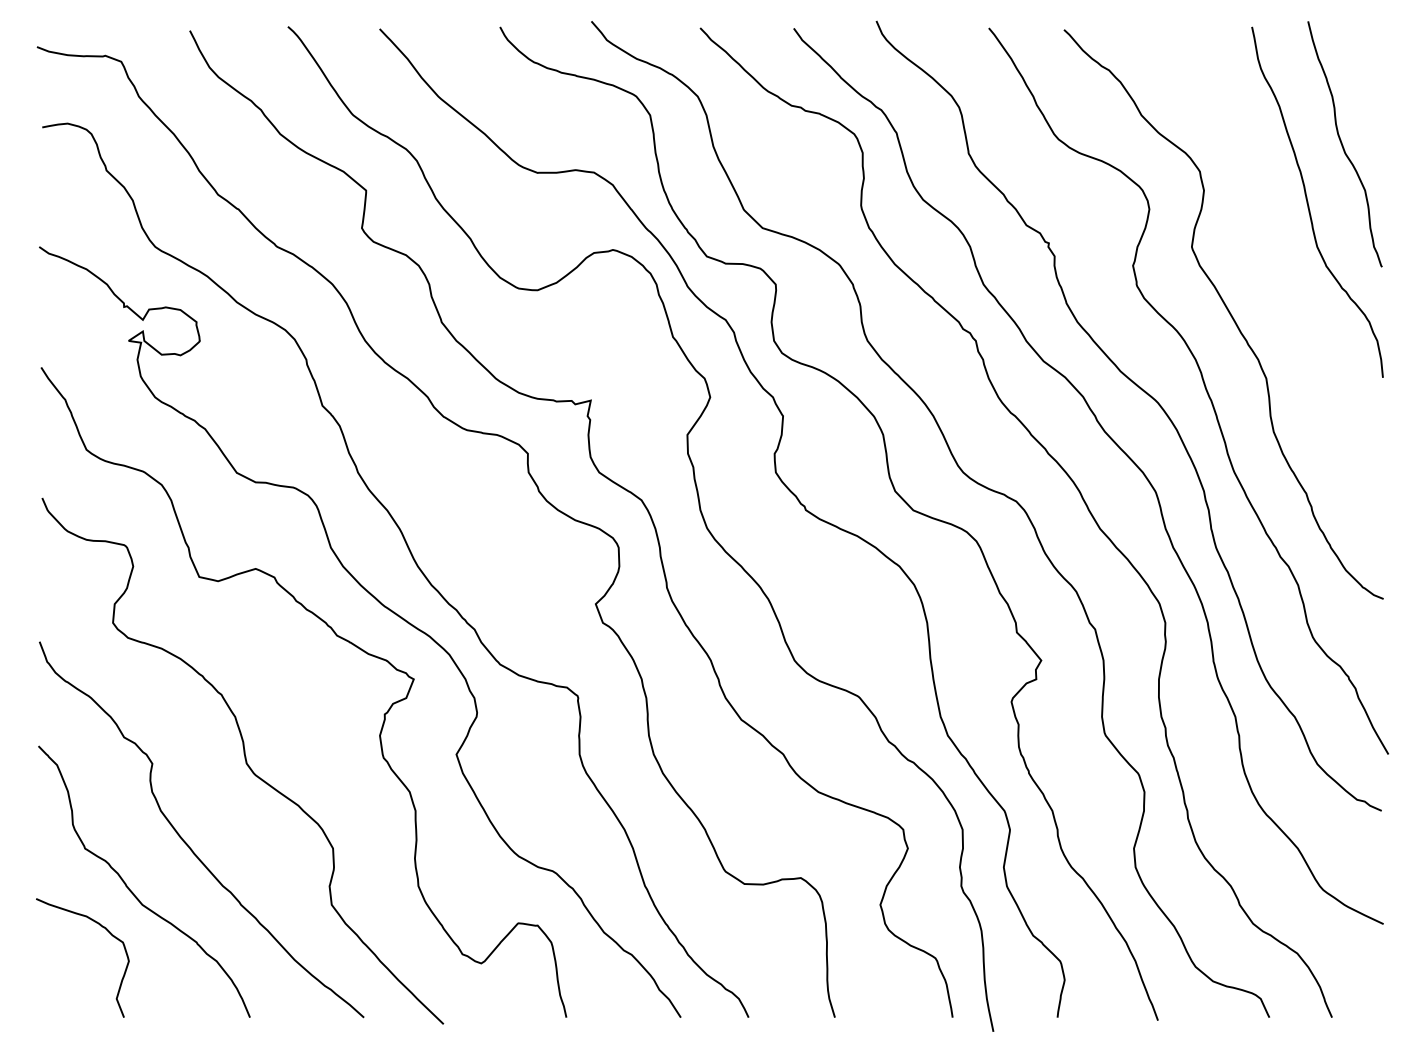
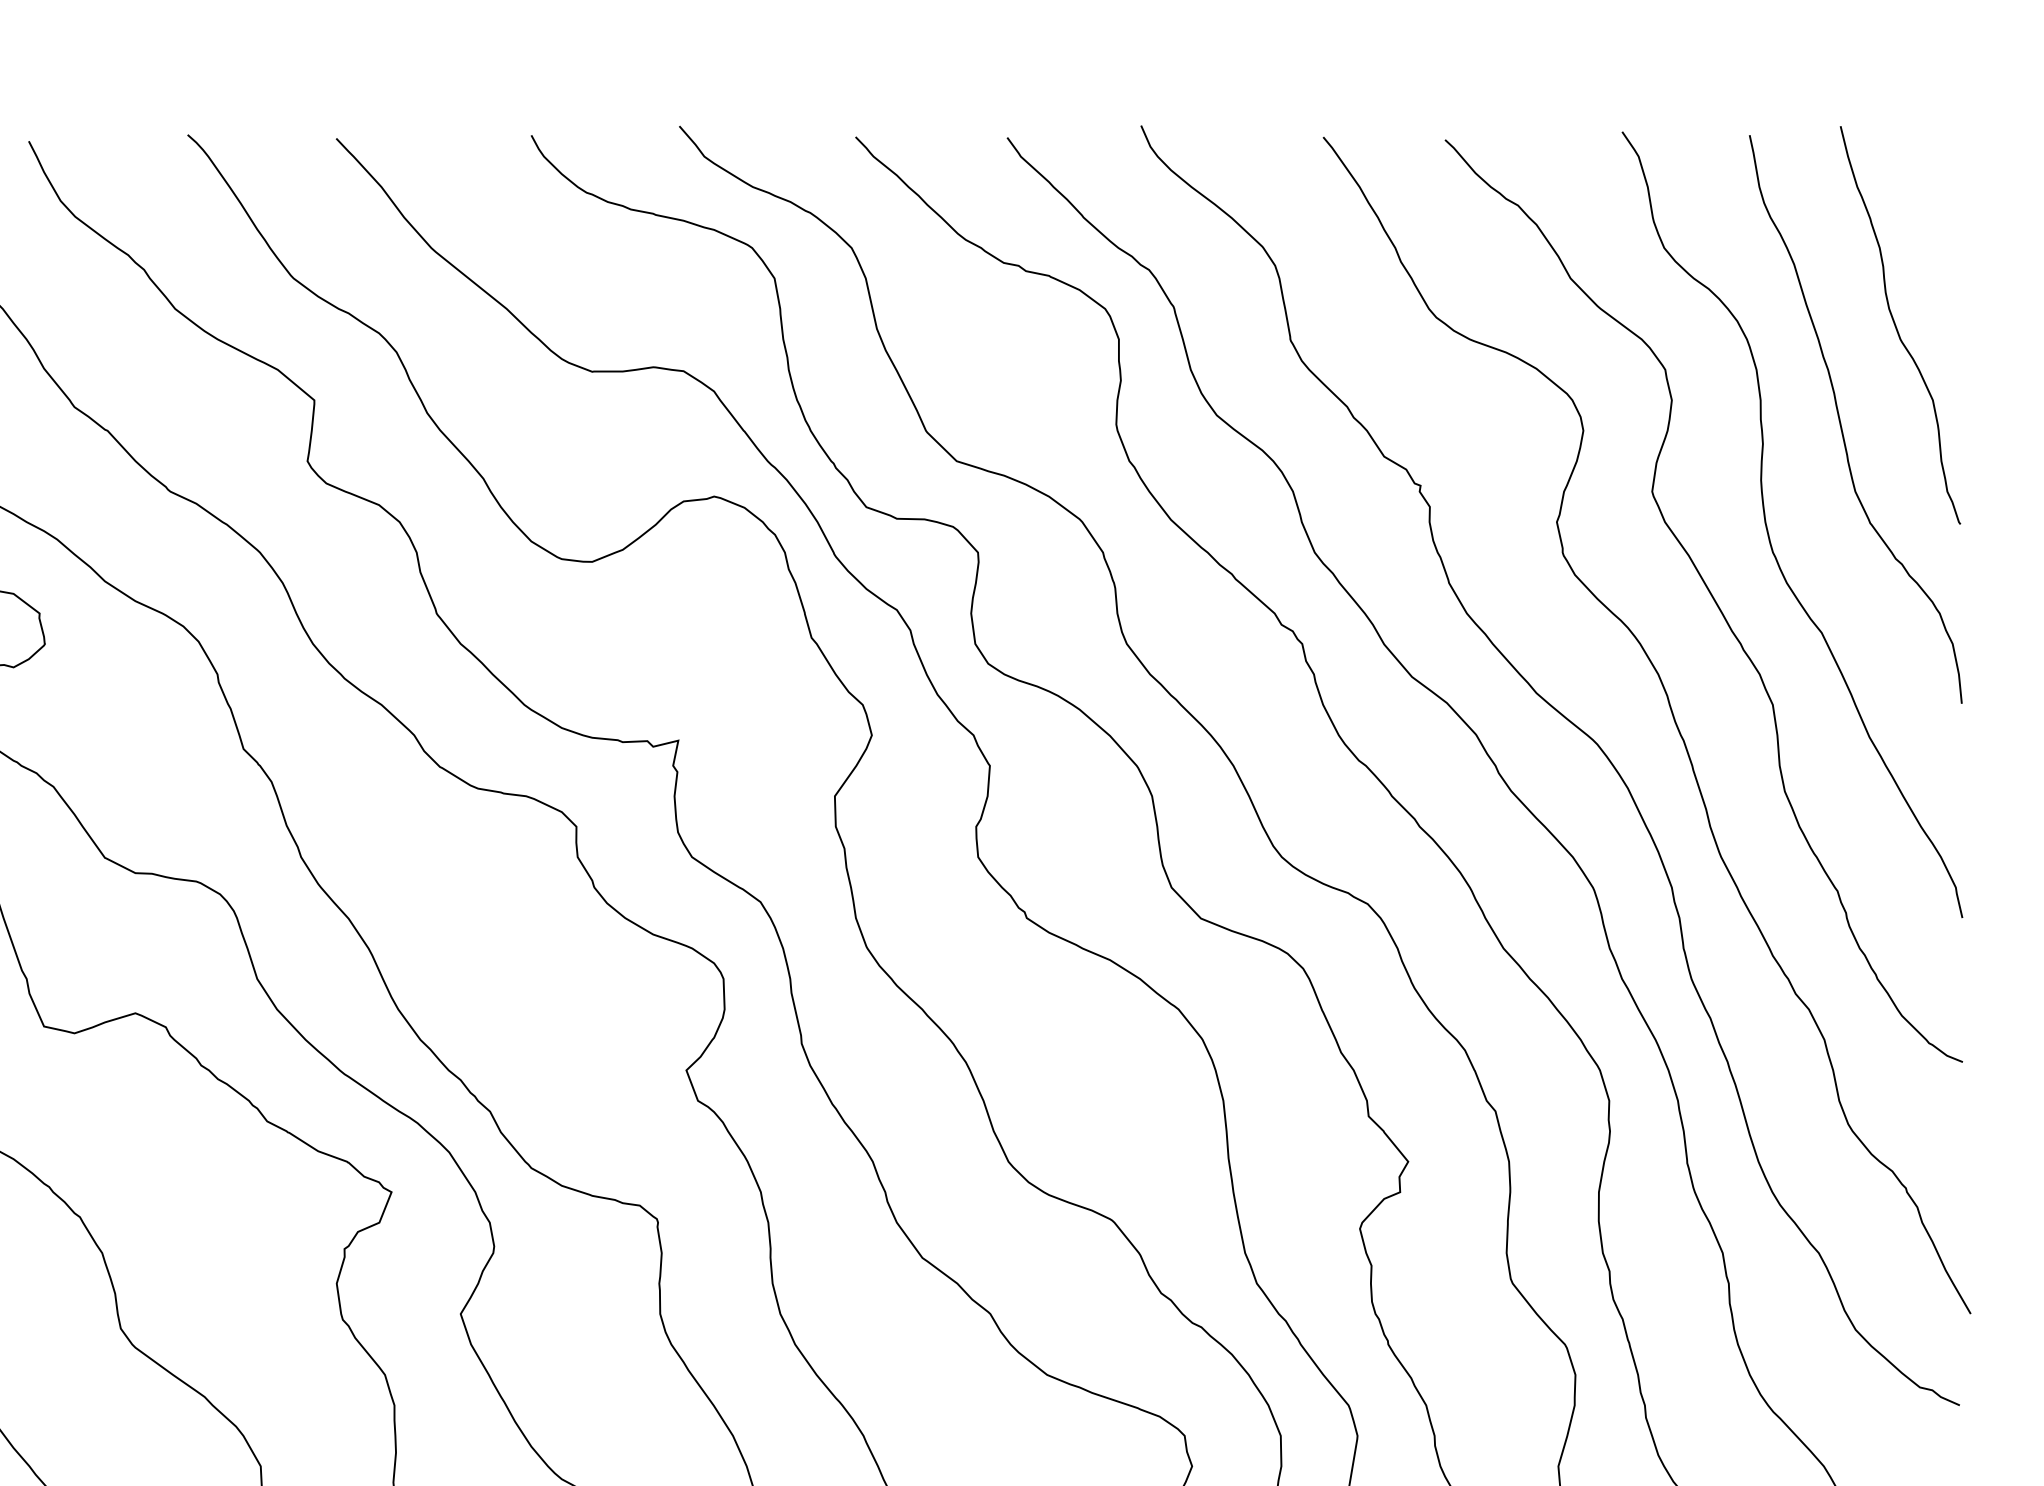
curve: (1264, 272) -> (1769, 533), added

